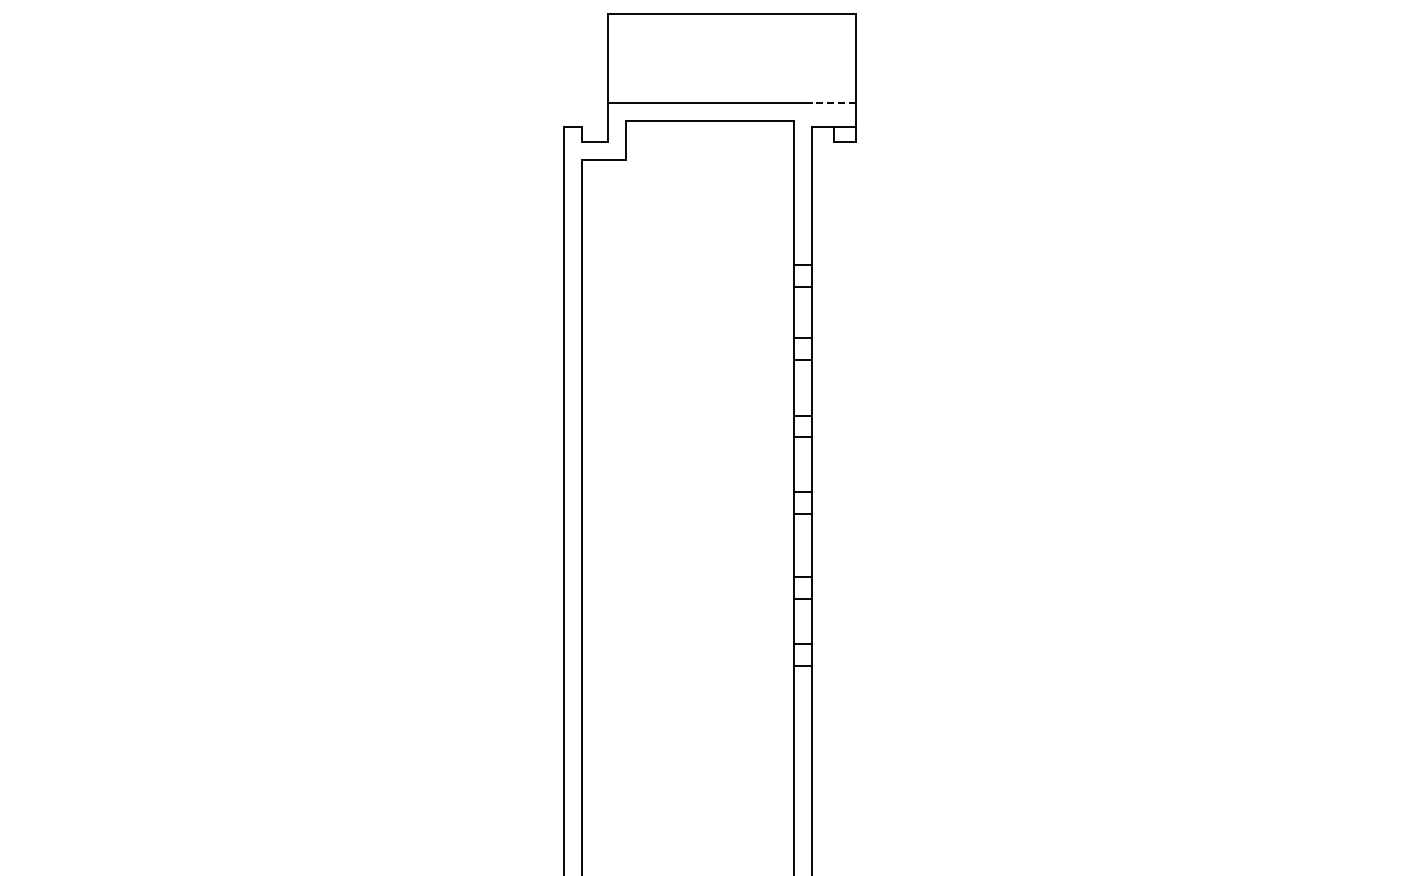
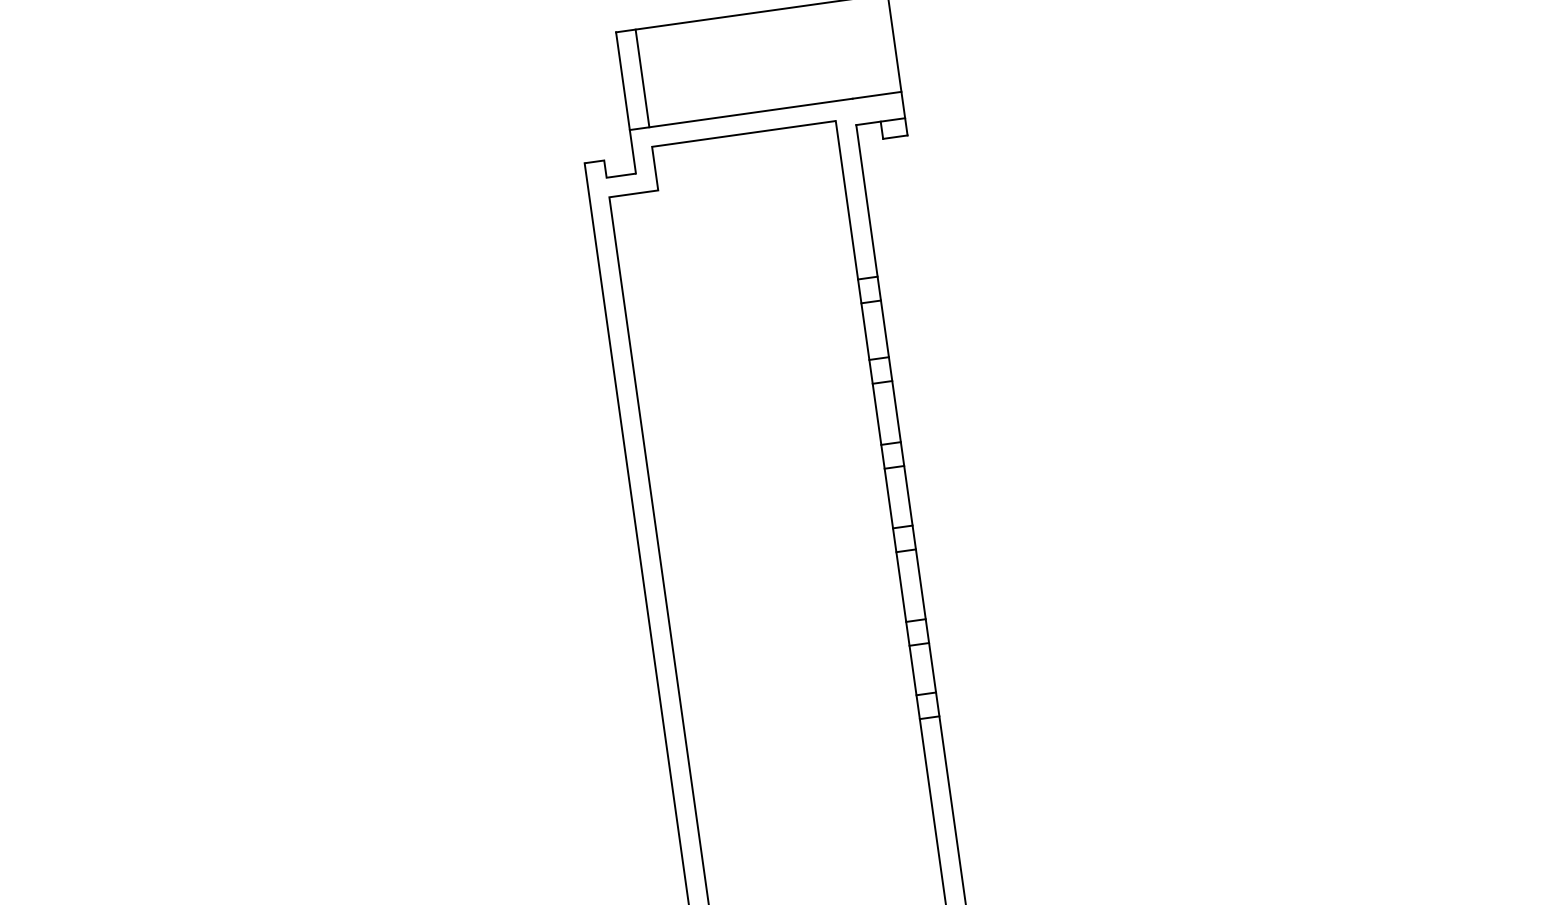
line: (626, 57) -> (642, 77), added
line: (833, 102) -> (876, 95), dashed -> solid

